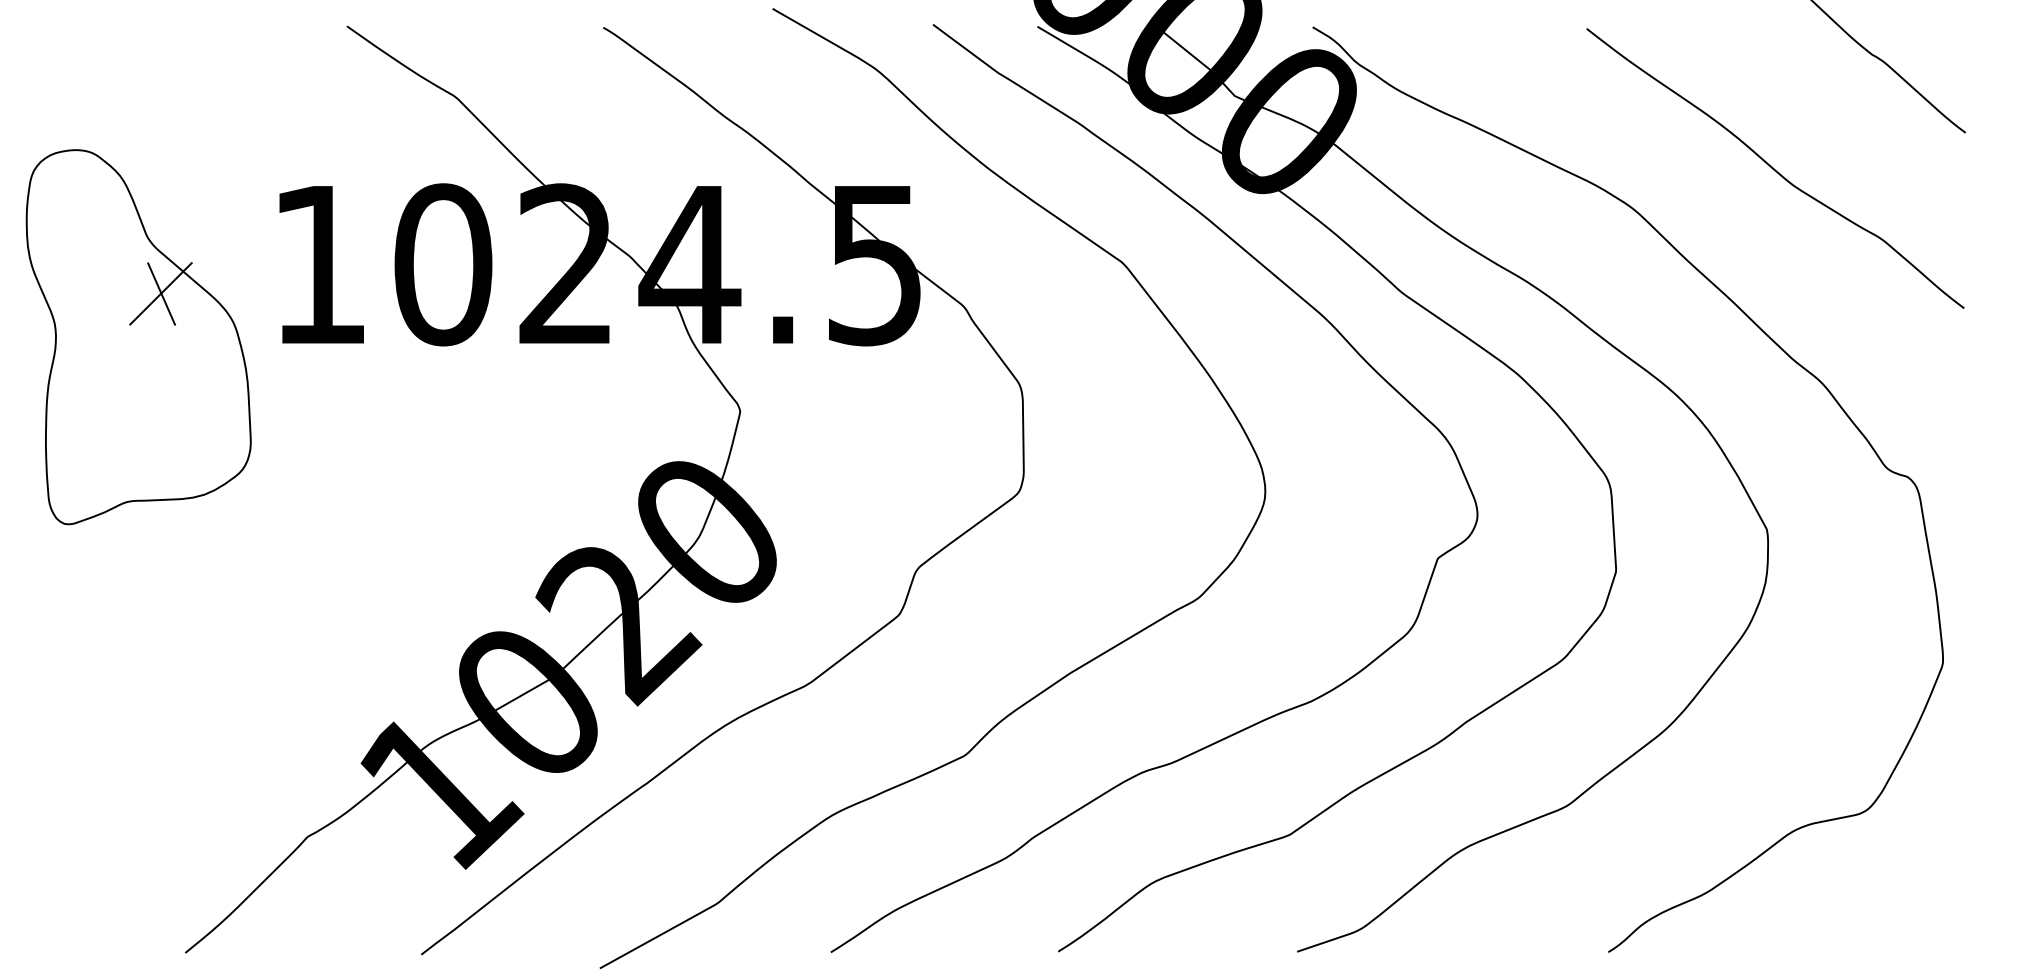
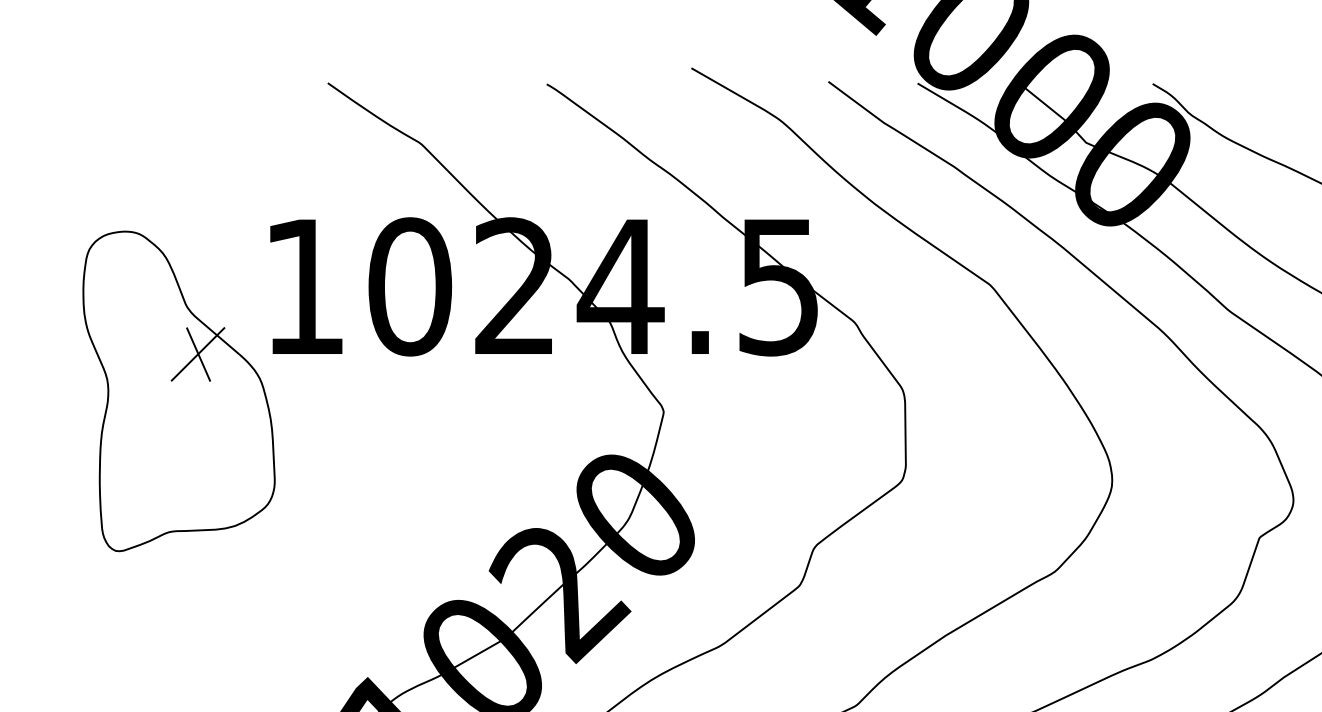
part: (138, 337) -> (178, 391), moved

